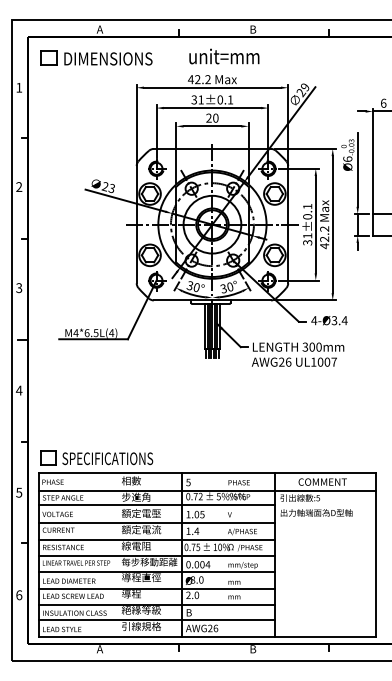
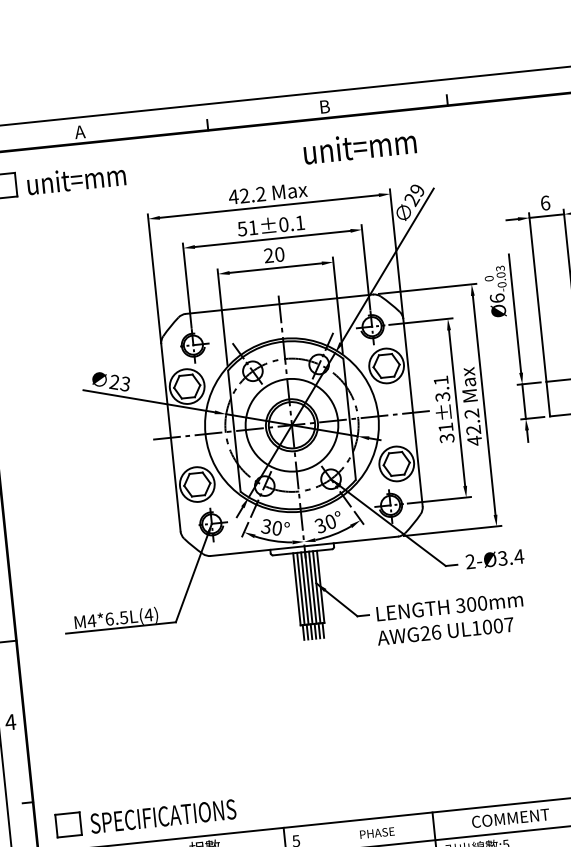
text: (224, 56) -> (360, 146), moved
text: (108, 58) -> (98, 176), DIMENSIONS -> unit=mm
text: (193, 99) -> (241, 228), 31±0.1 -> 51±0.1
text: (307, 216) -> (442, 396), 31±0.1 -> 31±3.1
text: (314, 320) -> (470, 561), 4-Ø3.4 -> 2-Ø3.4

